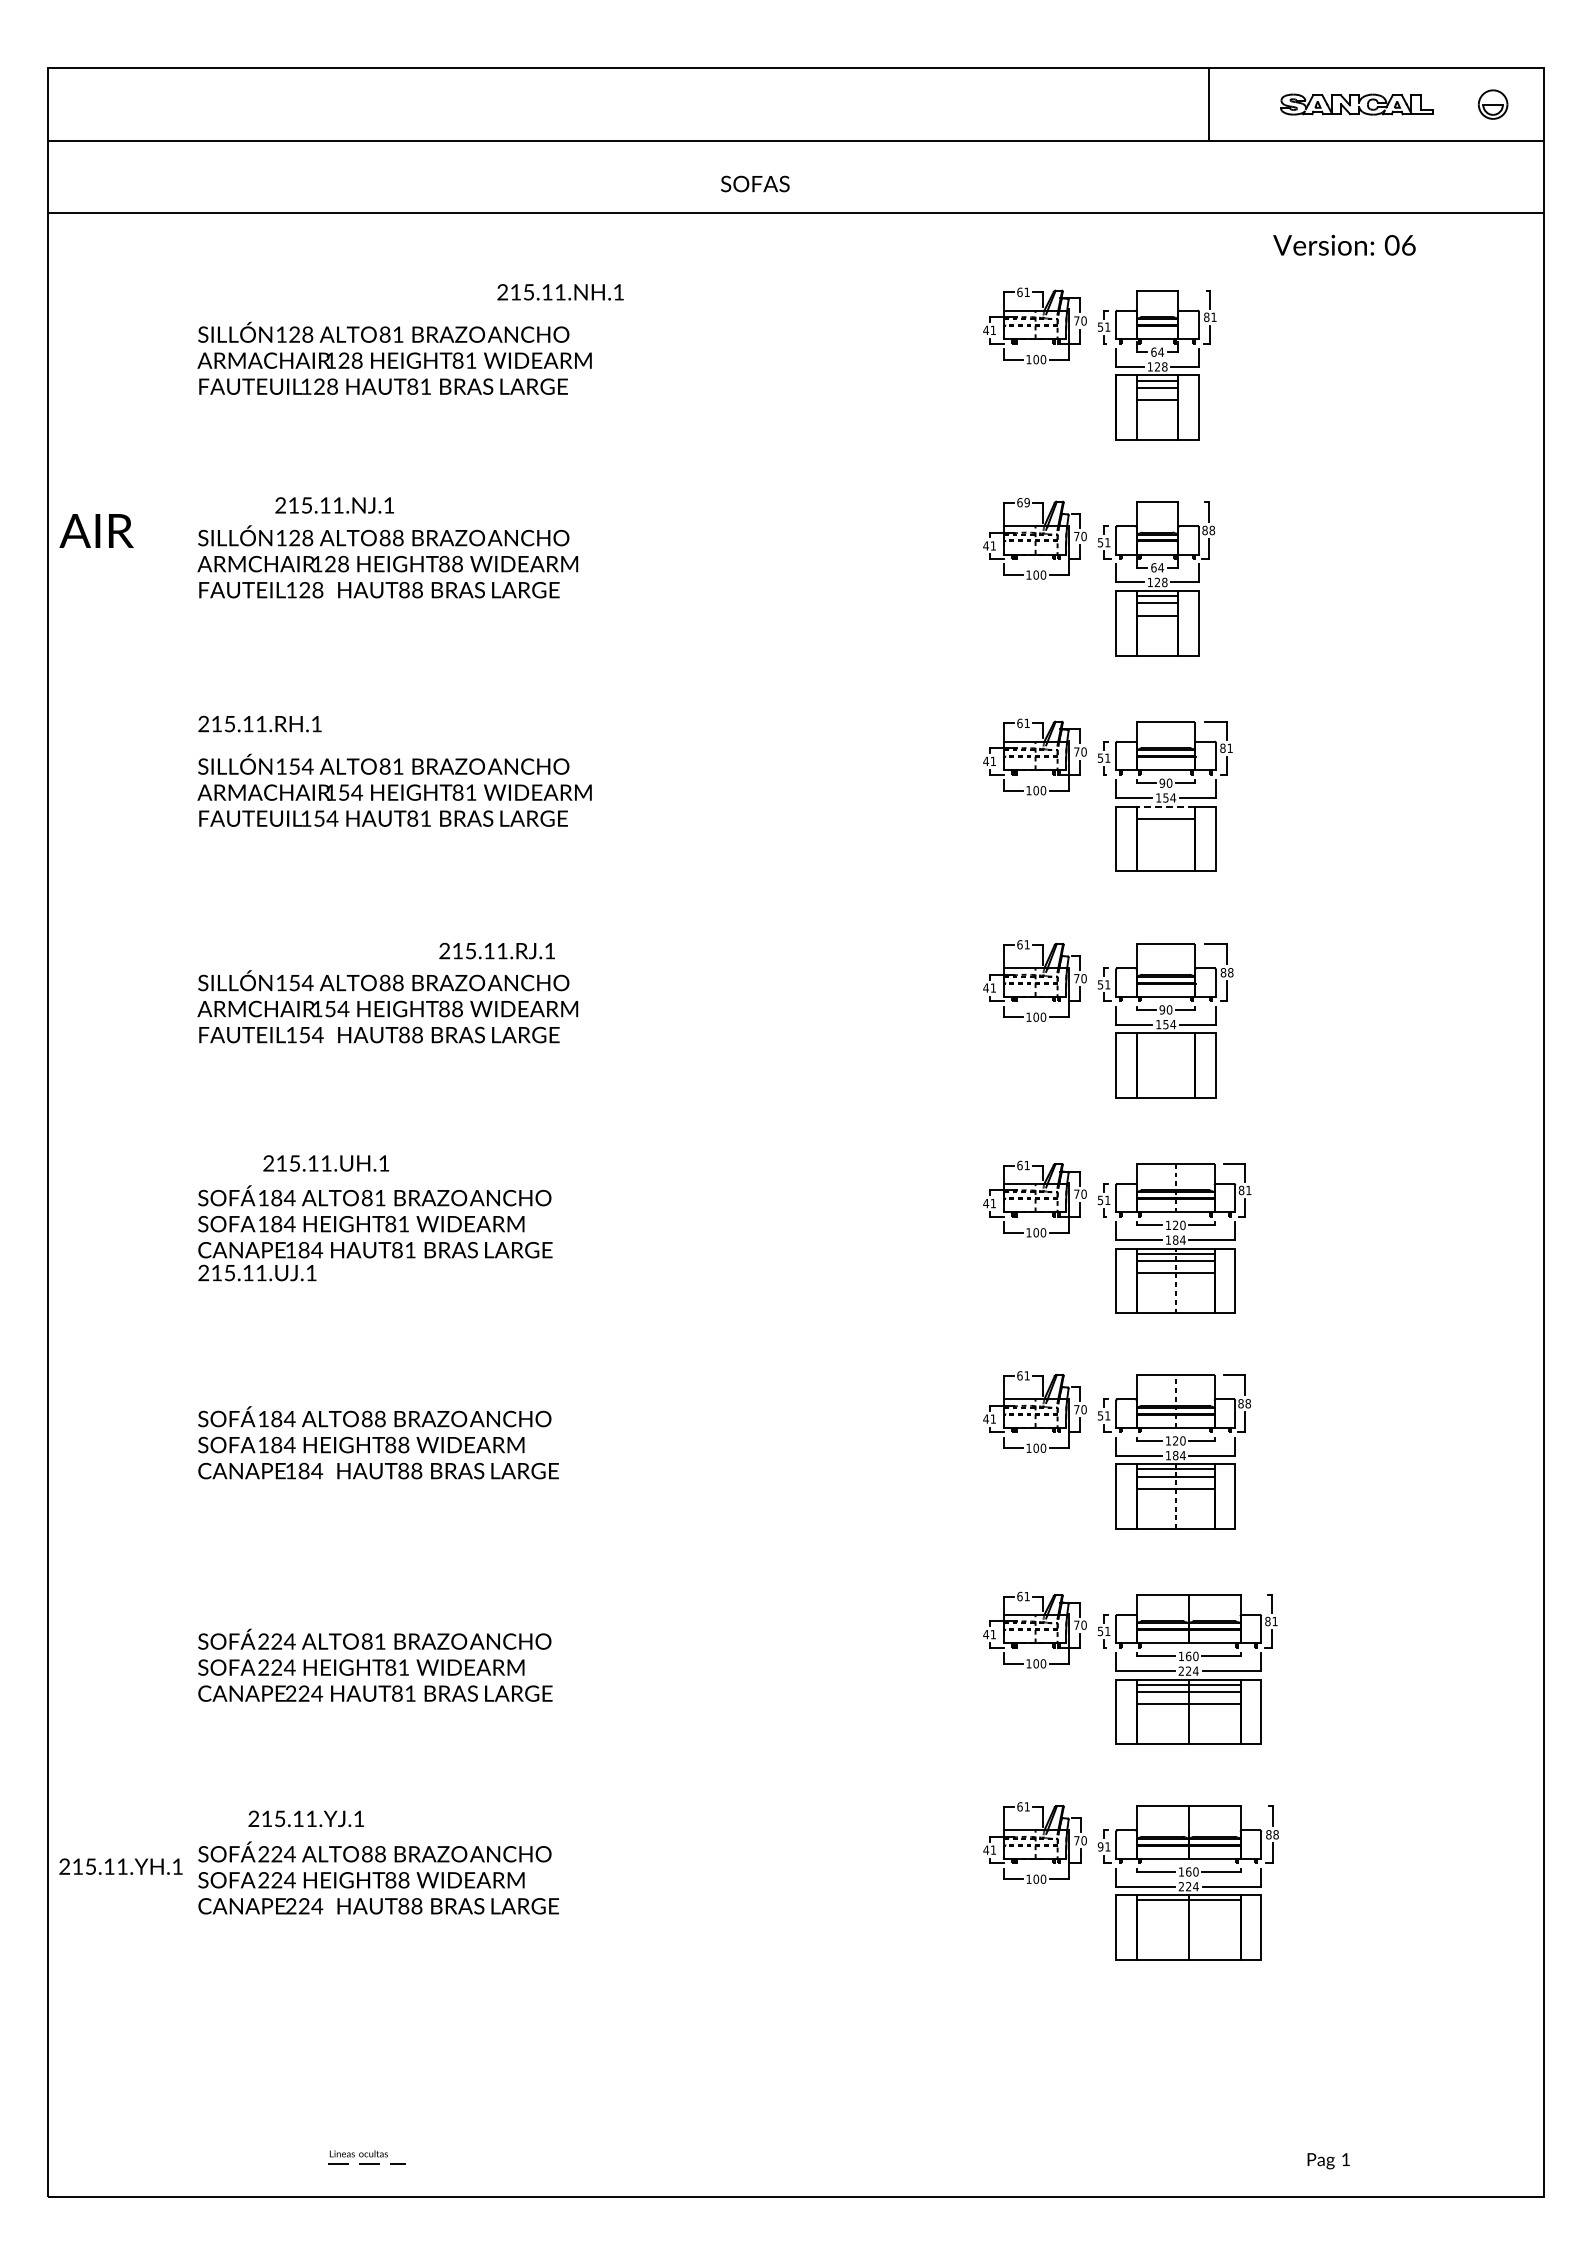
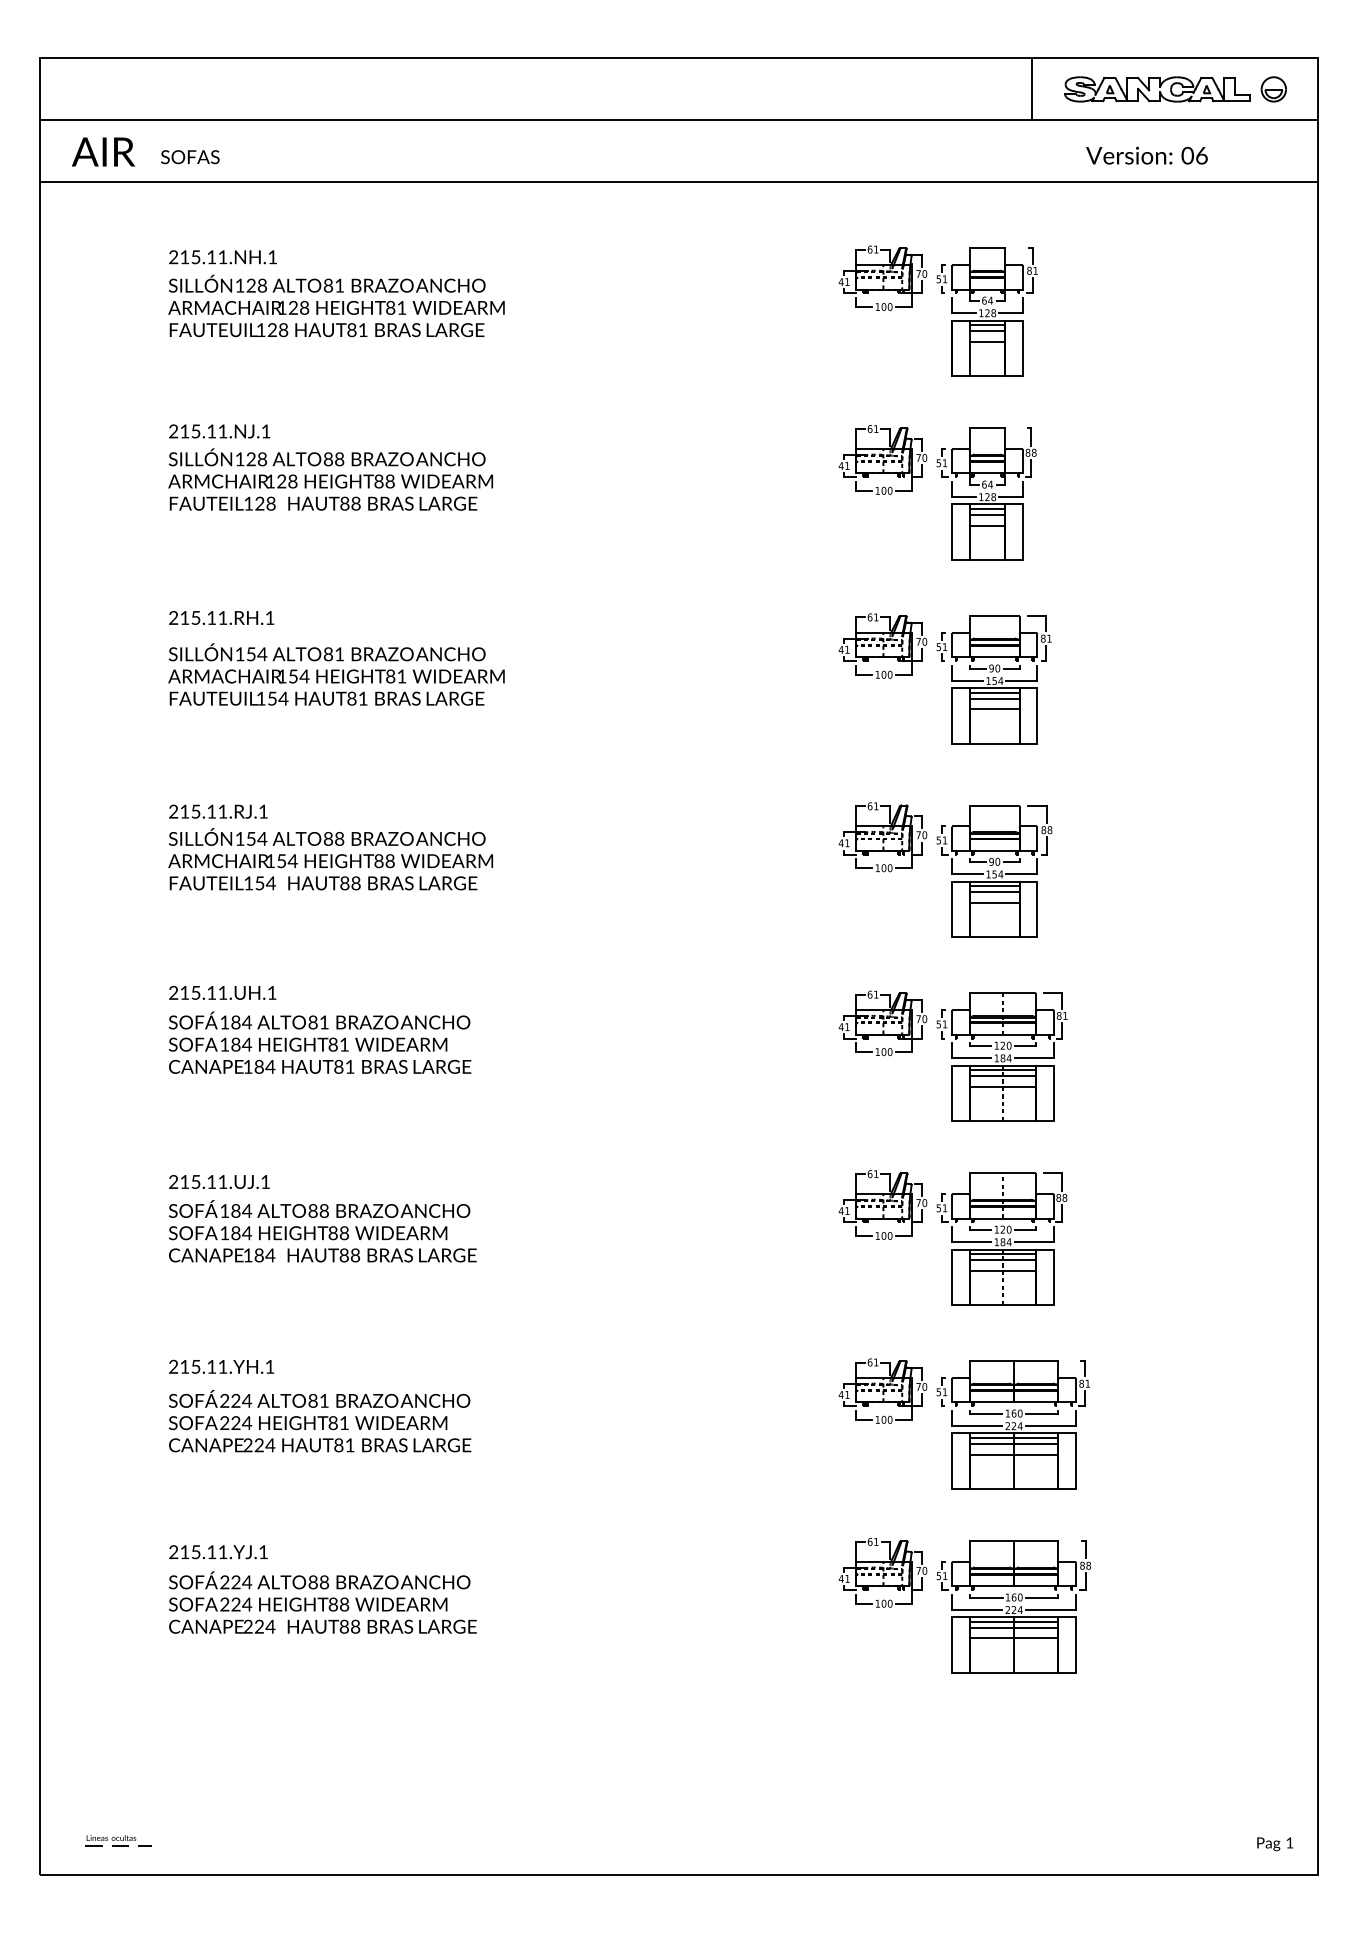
part: (1356, 104) -> (1157, 89), size x1.43
text: (755, 183) -> (190, 156), moved
text: (1344, 244) -> (1147, 155), moved
text: (560, 292) -> (222, 257), moved
text: (1026, 502) -> (875, 428), 69 -> 61
text: (334, 505) -> (219, 431), moved
text: (96, 530) -> (103, 151), moved
line: (1165, 806) -> (994, 688), dashed -> solid
line: (1165, 811) -> (994, 692), added
line: (1165, 831) -> (994, 709), added
text: (496, 950) -> (217, 811), moved
line: (1165, 1038) -> (994, 886), added
line: (1165, 1045) -> (994, 892), added
line: (1165, 1057) -> (994, 902), added
text: (326, 1163) -> (222, 992), moved
text: (257, 1272) -> (219, 1181), moved
text: (305, 1818) -> (217, 1551), moved
text: (1100, 1846) -> (938, 1575), 91 -> 51
text: (120, 1866) -> (221, 1366), moved
line: (1188, 1907) -> (1013, 1627), added
line: (1188, 1919) -> (1013, 1638), added
part: (366, 2157) -> (117, 1841), moved
text: (1328, 2161) -> (1275, 1844), moved

